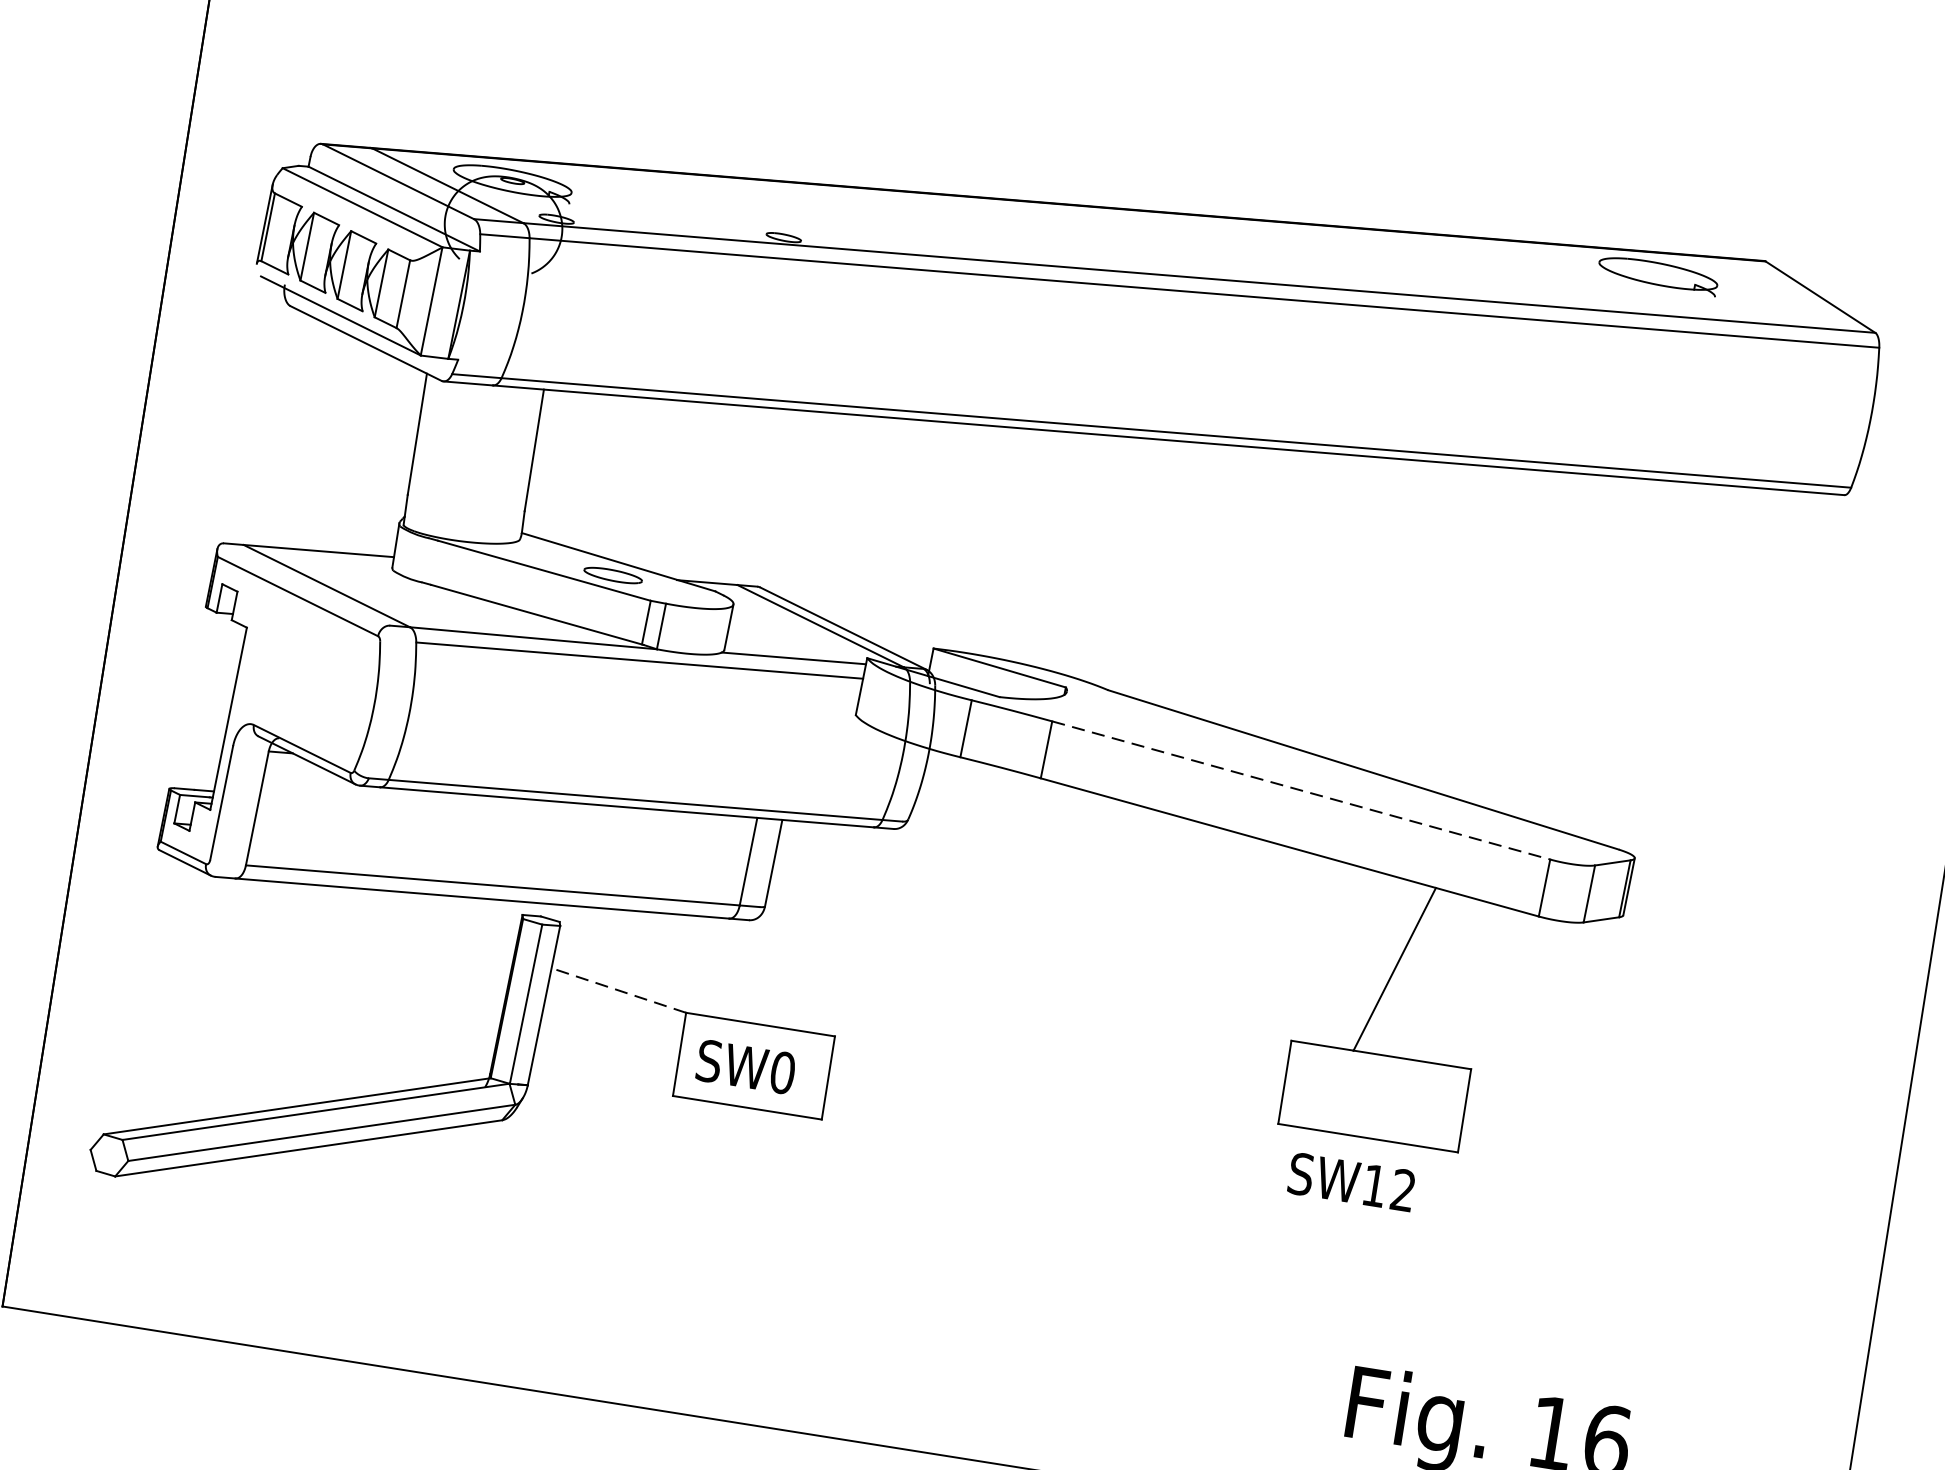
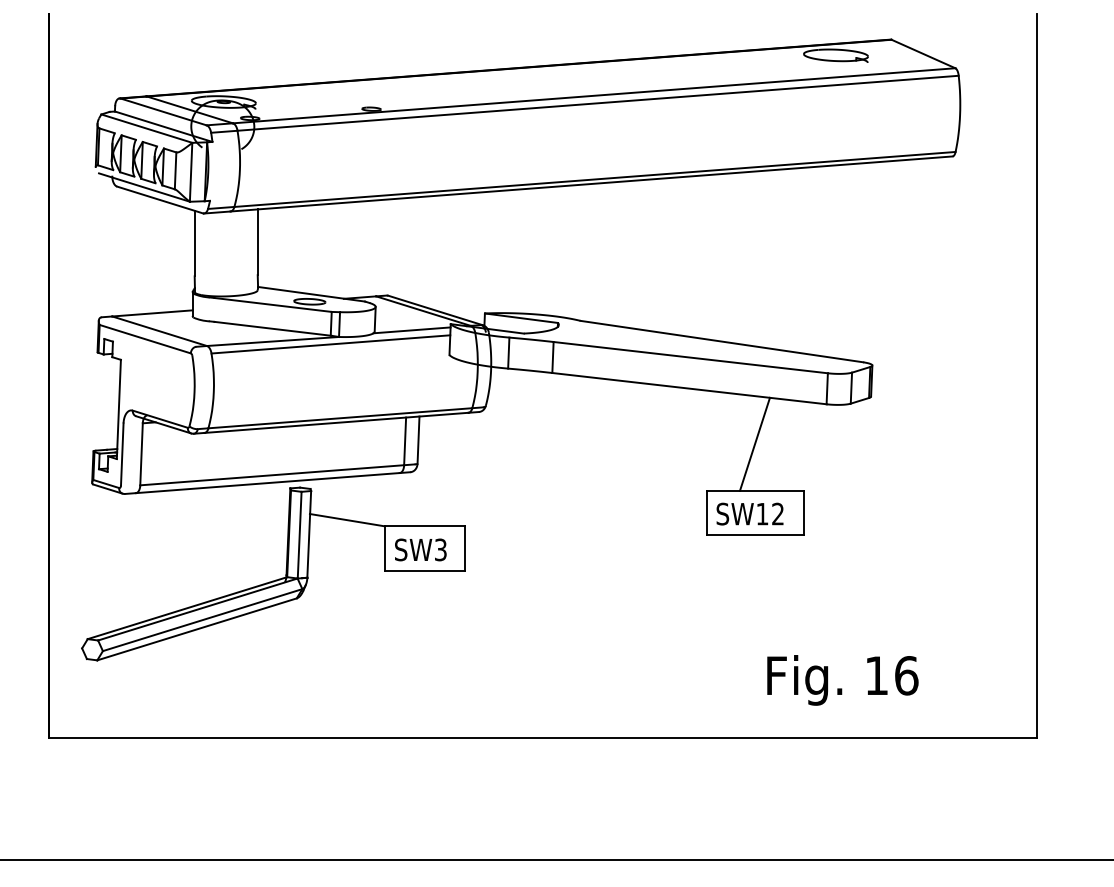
line: (1302, 790) -> (691, 357), dashed -> solid
line: (618, 991) -> (347, 520), dashed -> solid
text: (782, 1071) -> (440, 549), SW0 -> SW3
text: (1350, 1180) -> (749, 513), moved

